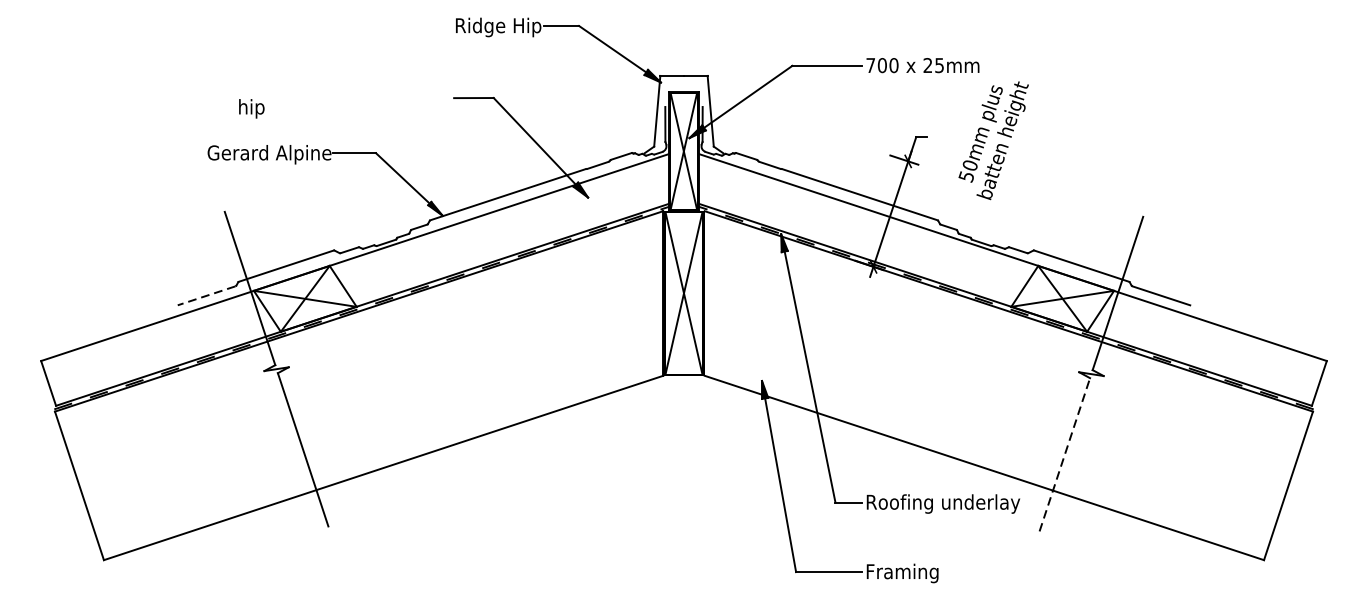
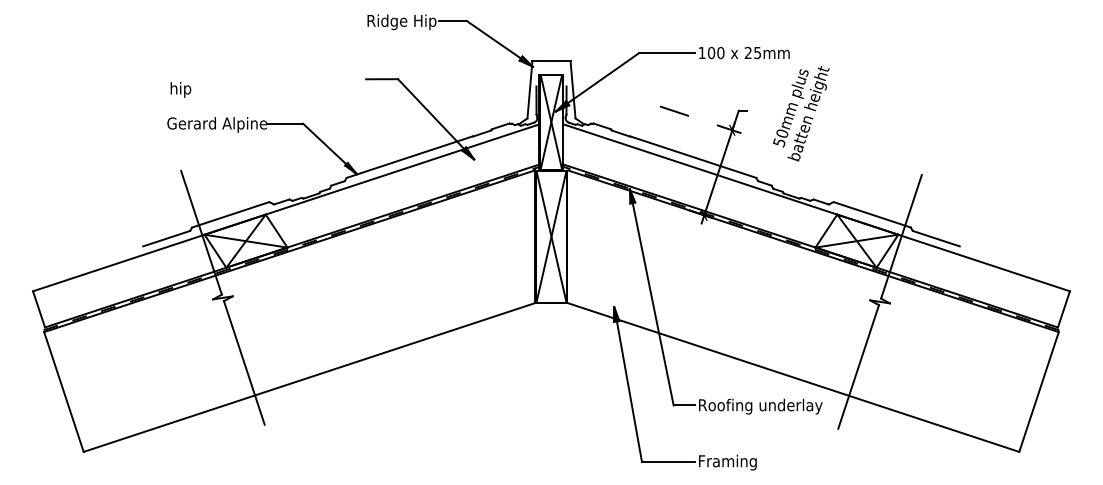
text: (869, 64) -> (701, 52), 700 -> 100
text: (251, 108) -> (180, 89), moved
line: (835, 136) -> (673, 110), added
line: (205, 295) -> (165, 238), dashed -> solid
line: (1064, 454) -> (858, 366), dashed -> solid

